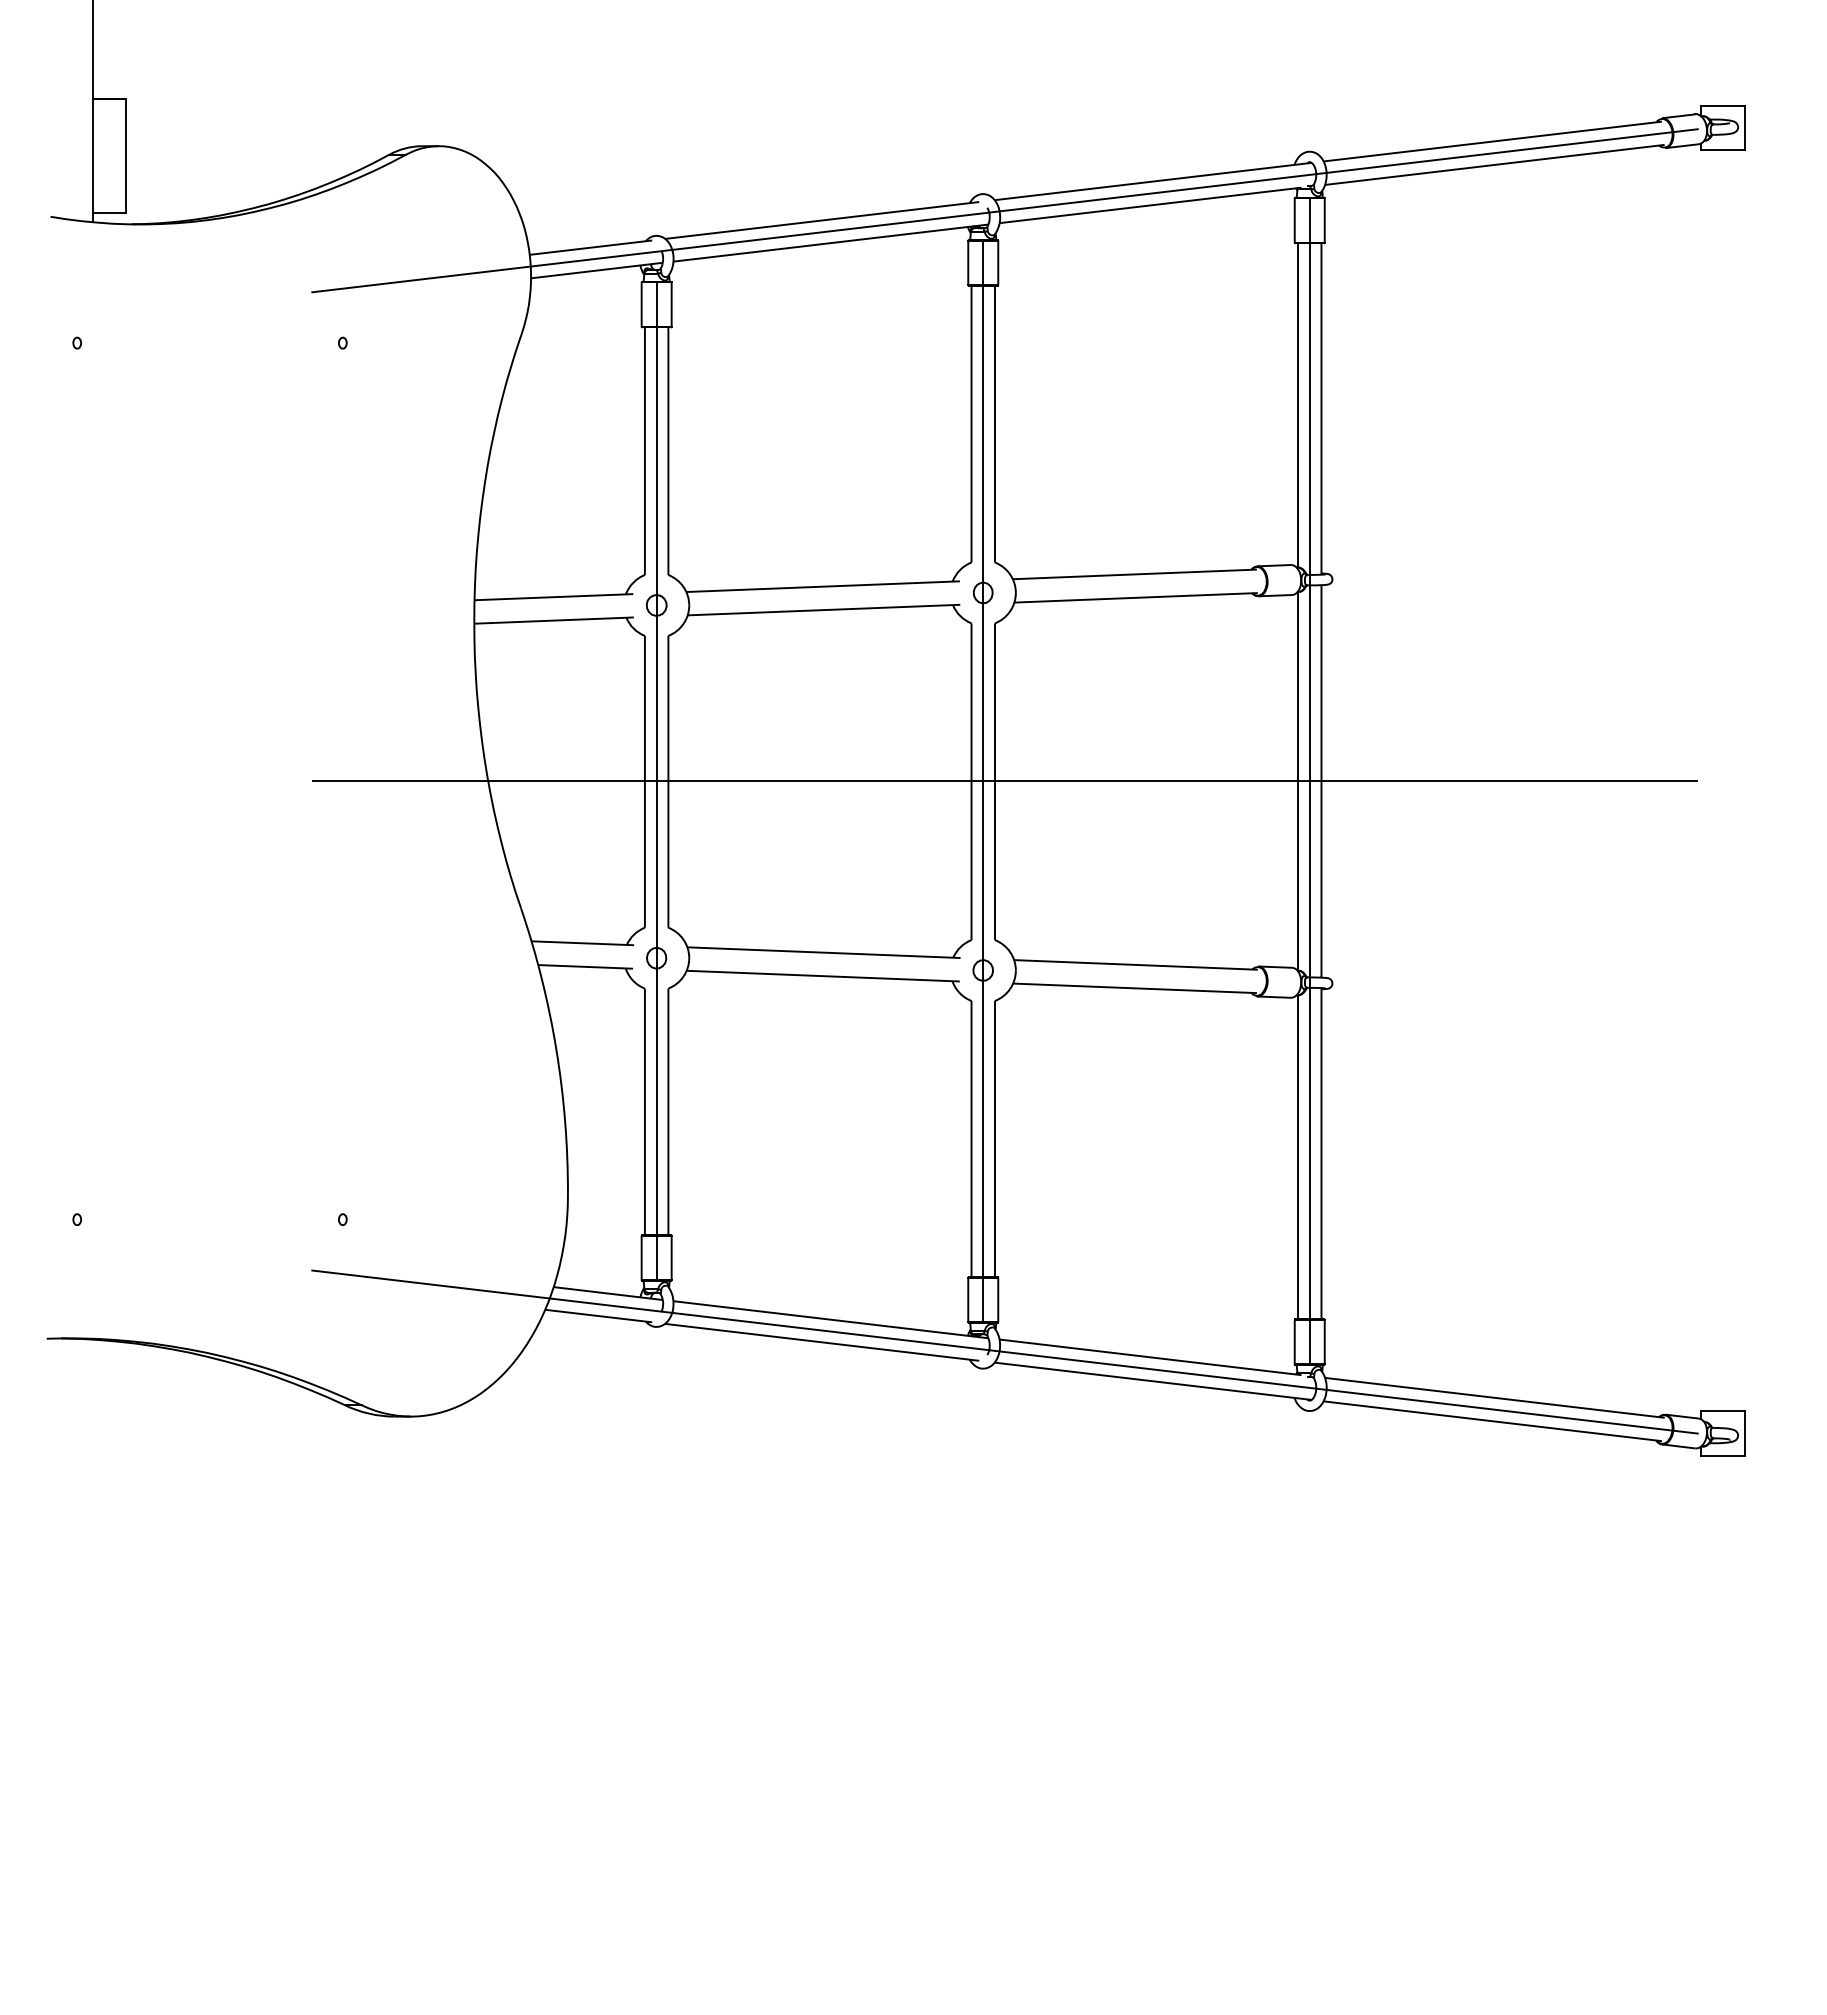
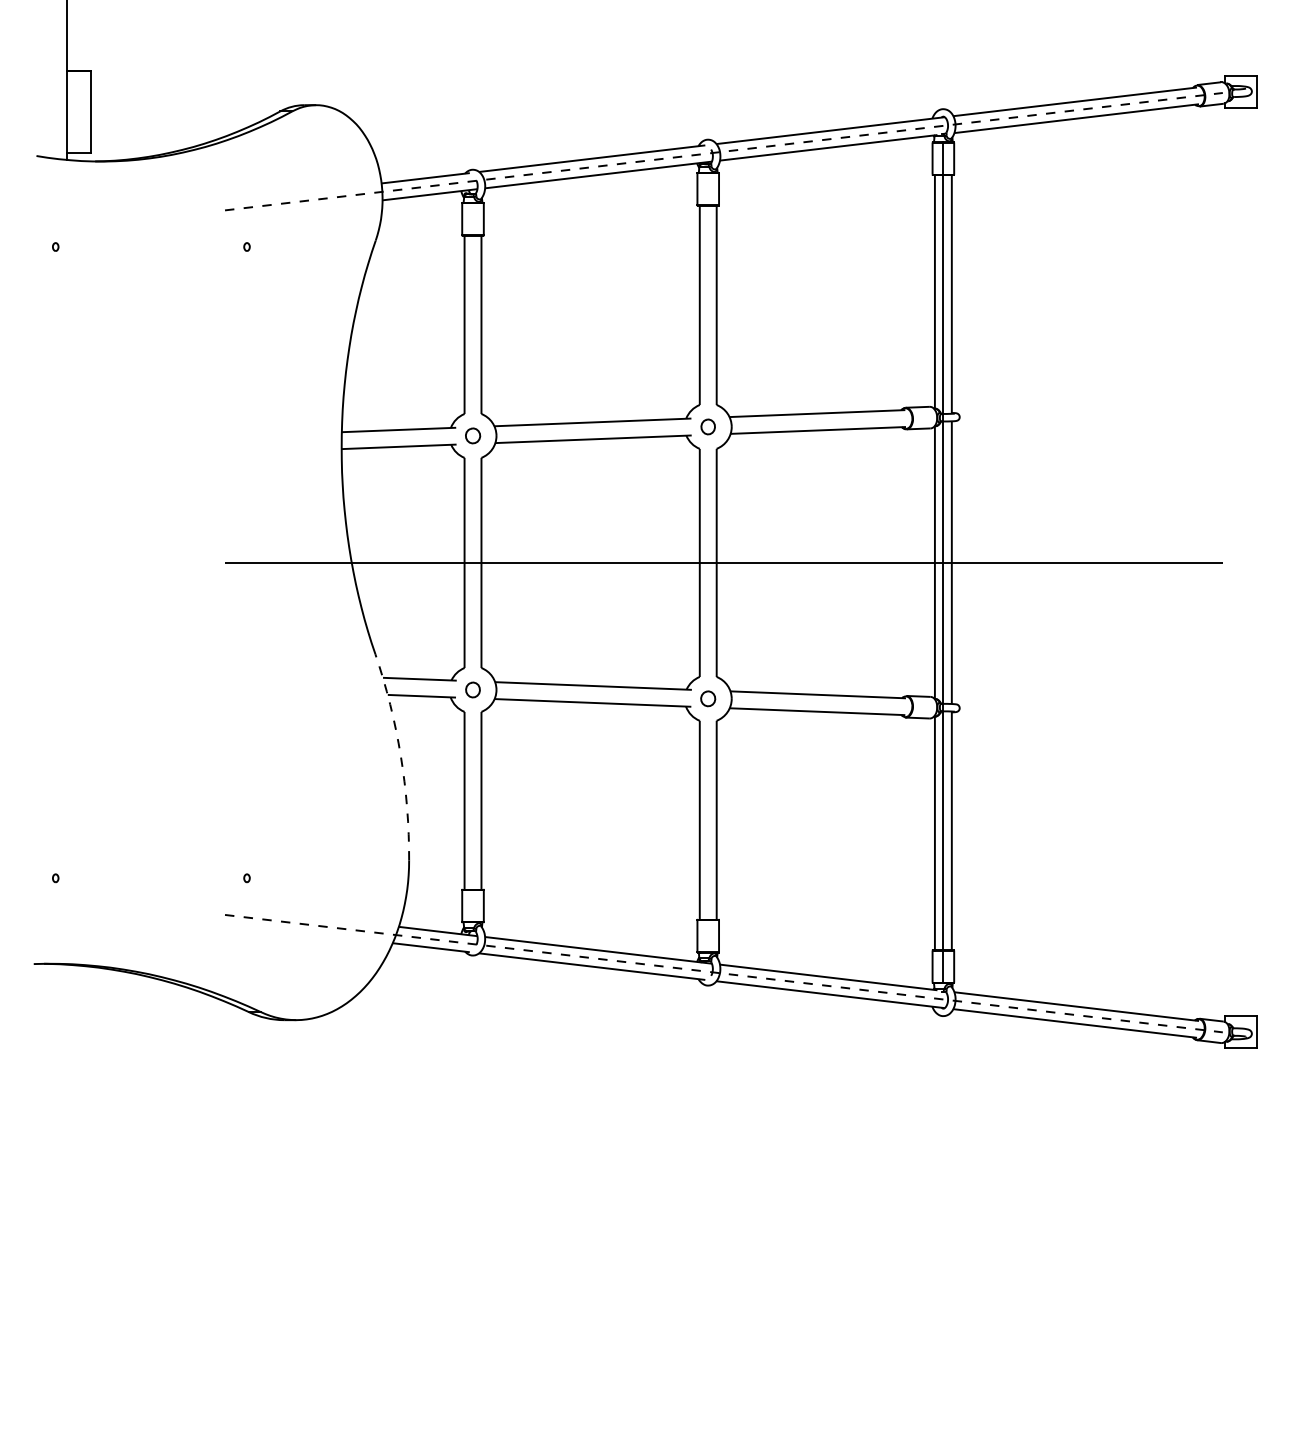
line: (1005, 210) -> (724, 151), solid -> dashed
line: (656, 780) -> (472, 562), removed
line: (983, 781) -> (708, 562), removed
arc: (556, 1049) -> (400, 755), solid -> dashed
line: (1005, 1352) -> (724, 973), solid -> dashed

